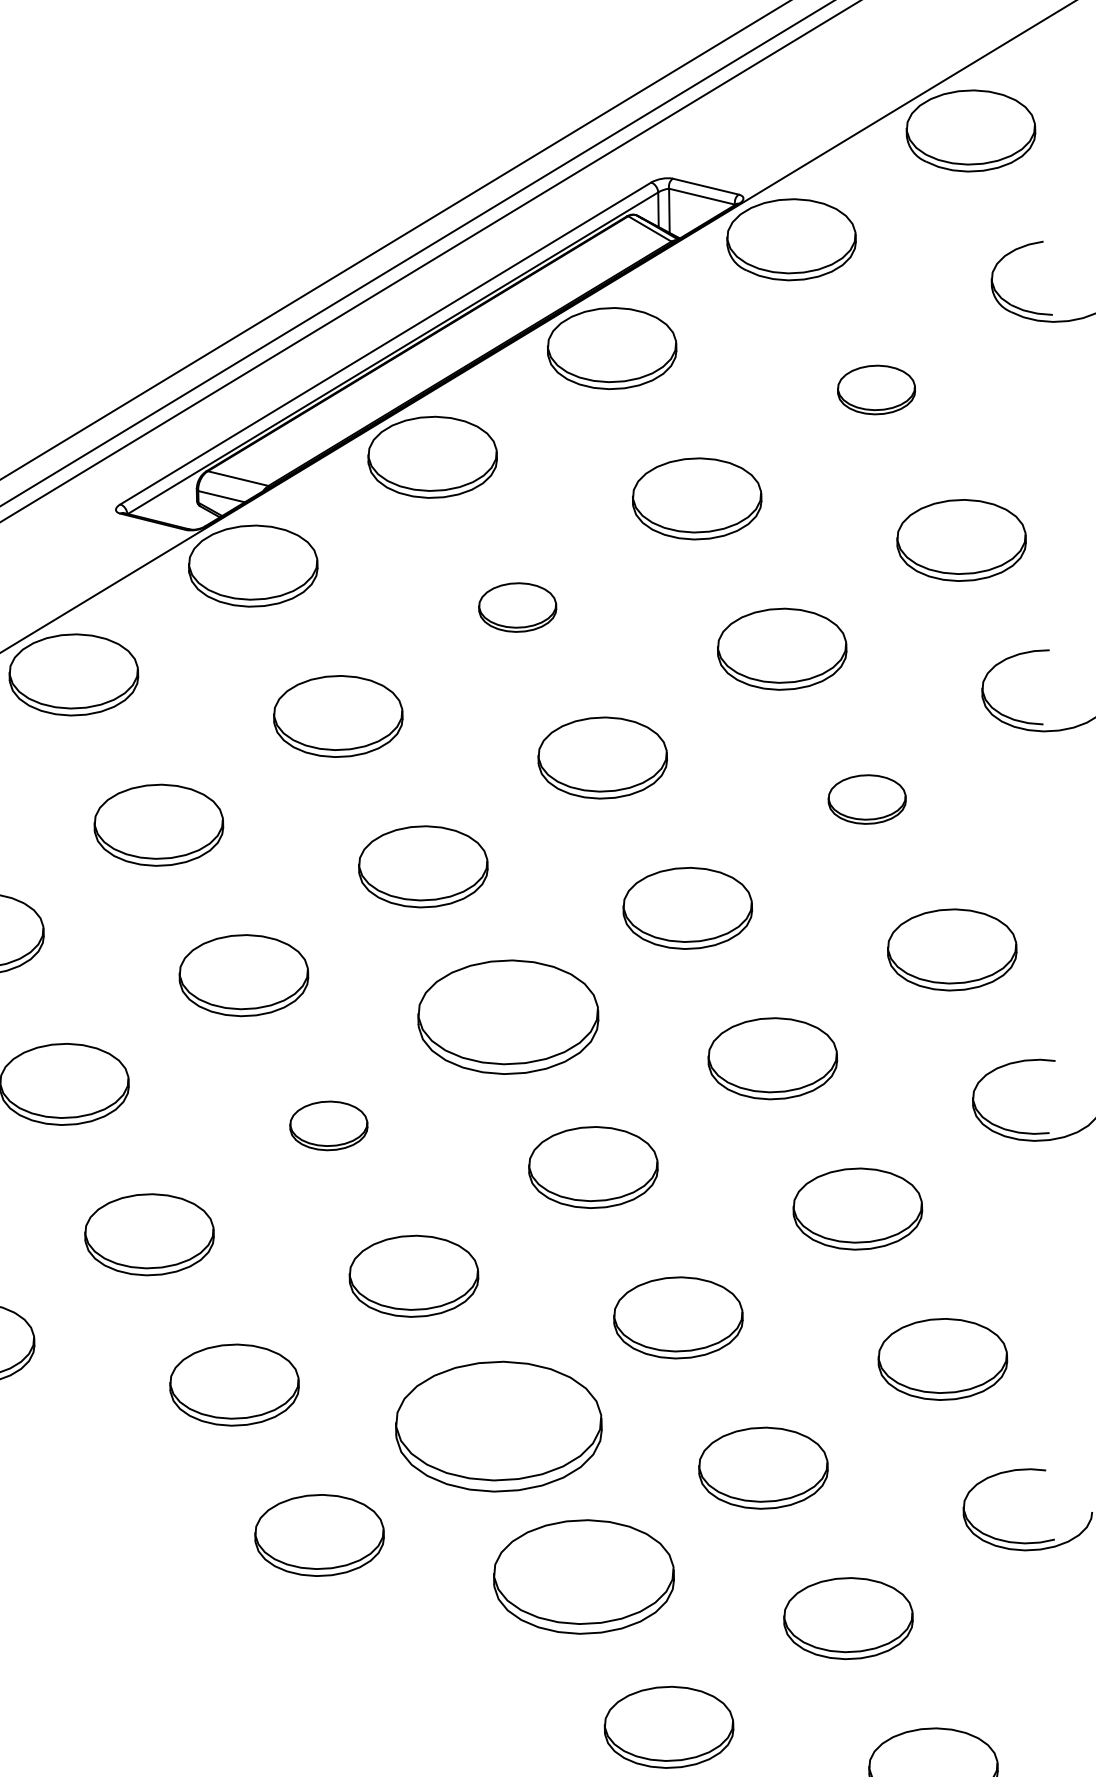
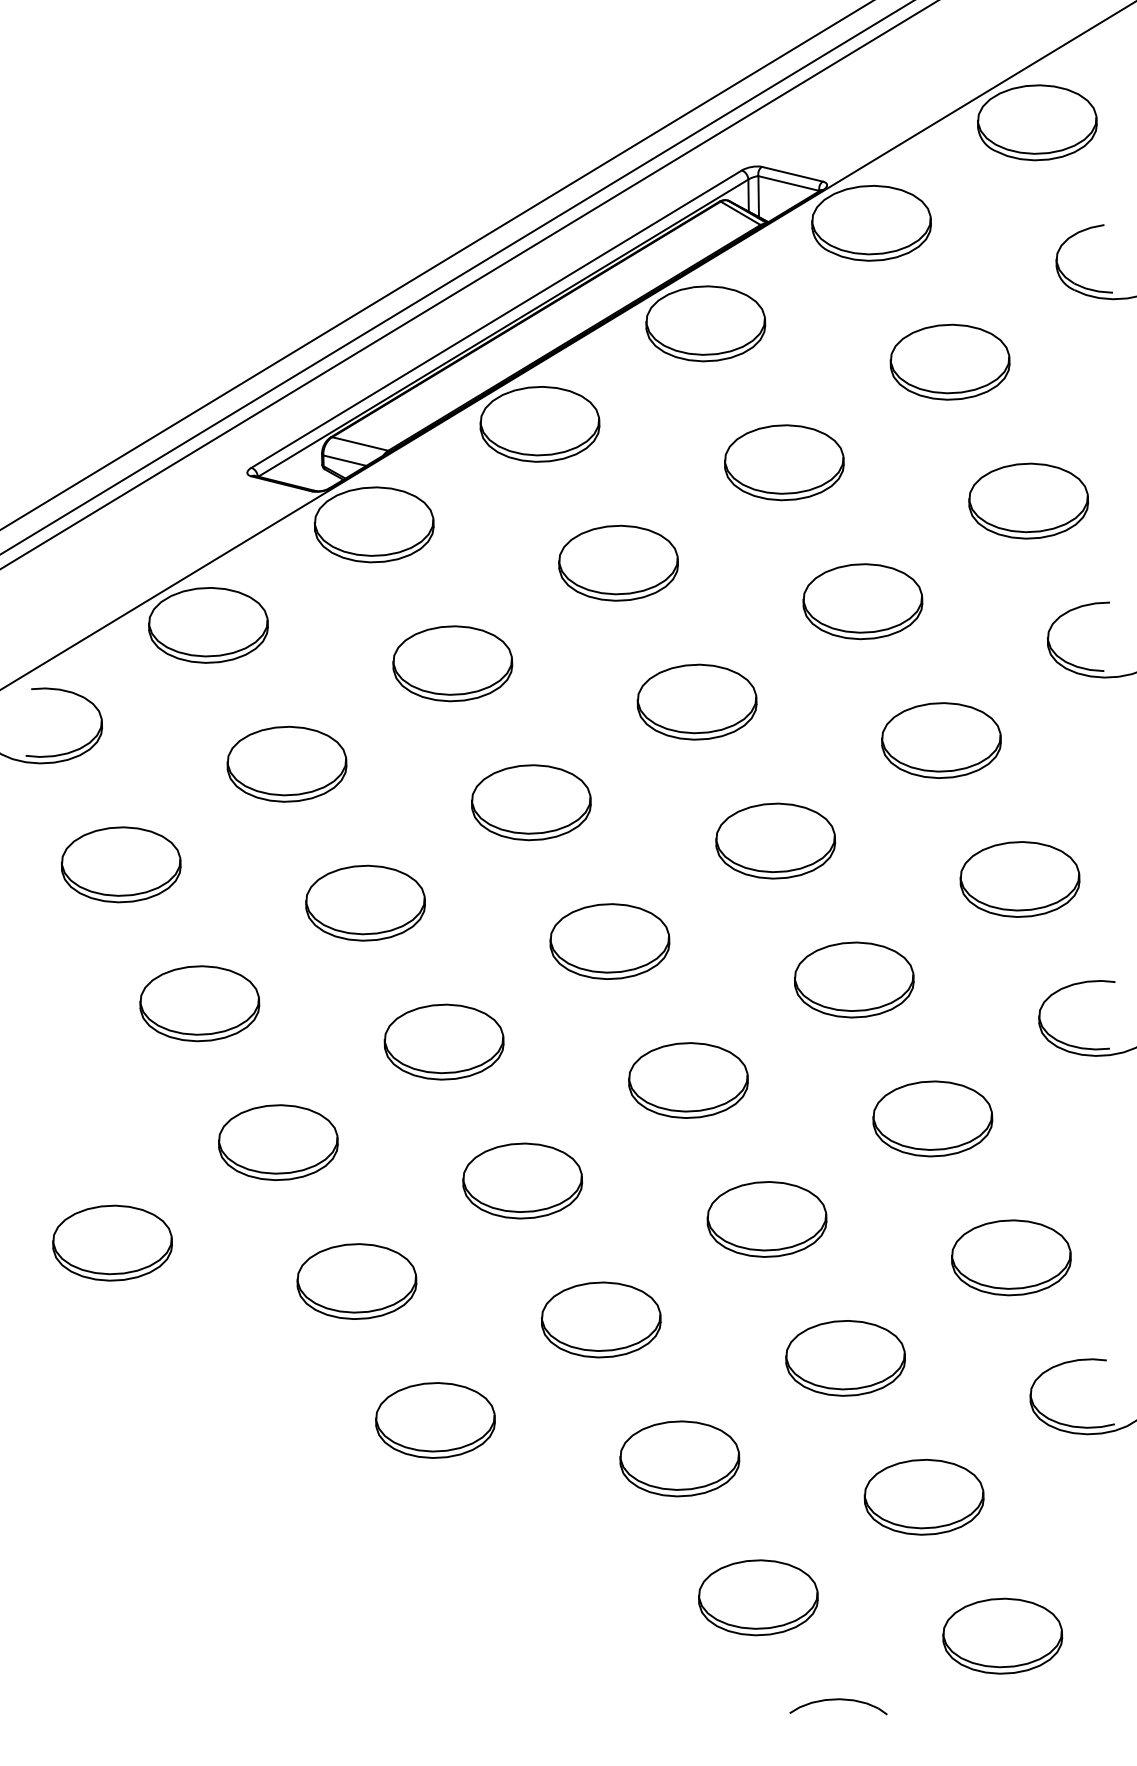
part: (875, 389) -> (949, 361), size x1.67
part: (517, 606) -> (618, 562), size x1.67
part: (867, 799) -> (941, 740), size x1.67
part: (507, 1017) -> (609, 941), size x0.71
part: (328, 1125) -> (443, 1041), size x1.67
part: (499, 1426) -> (601, 1319), size x0.62
part: (583, 1576) -> (679, 1458), size x0.71

